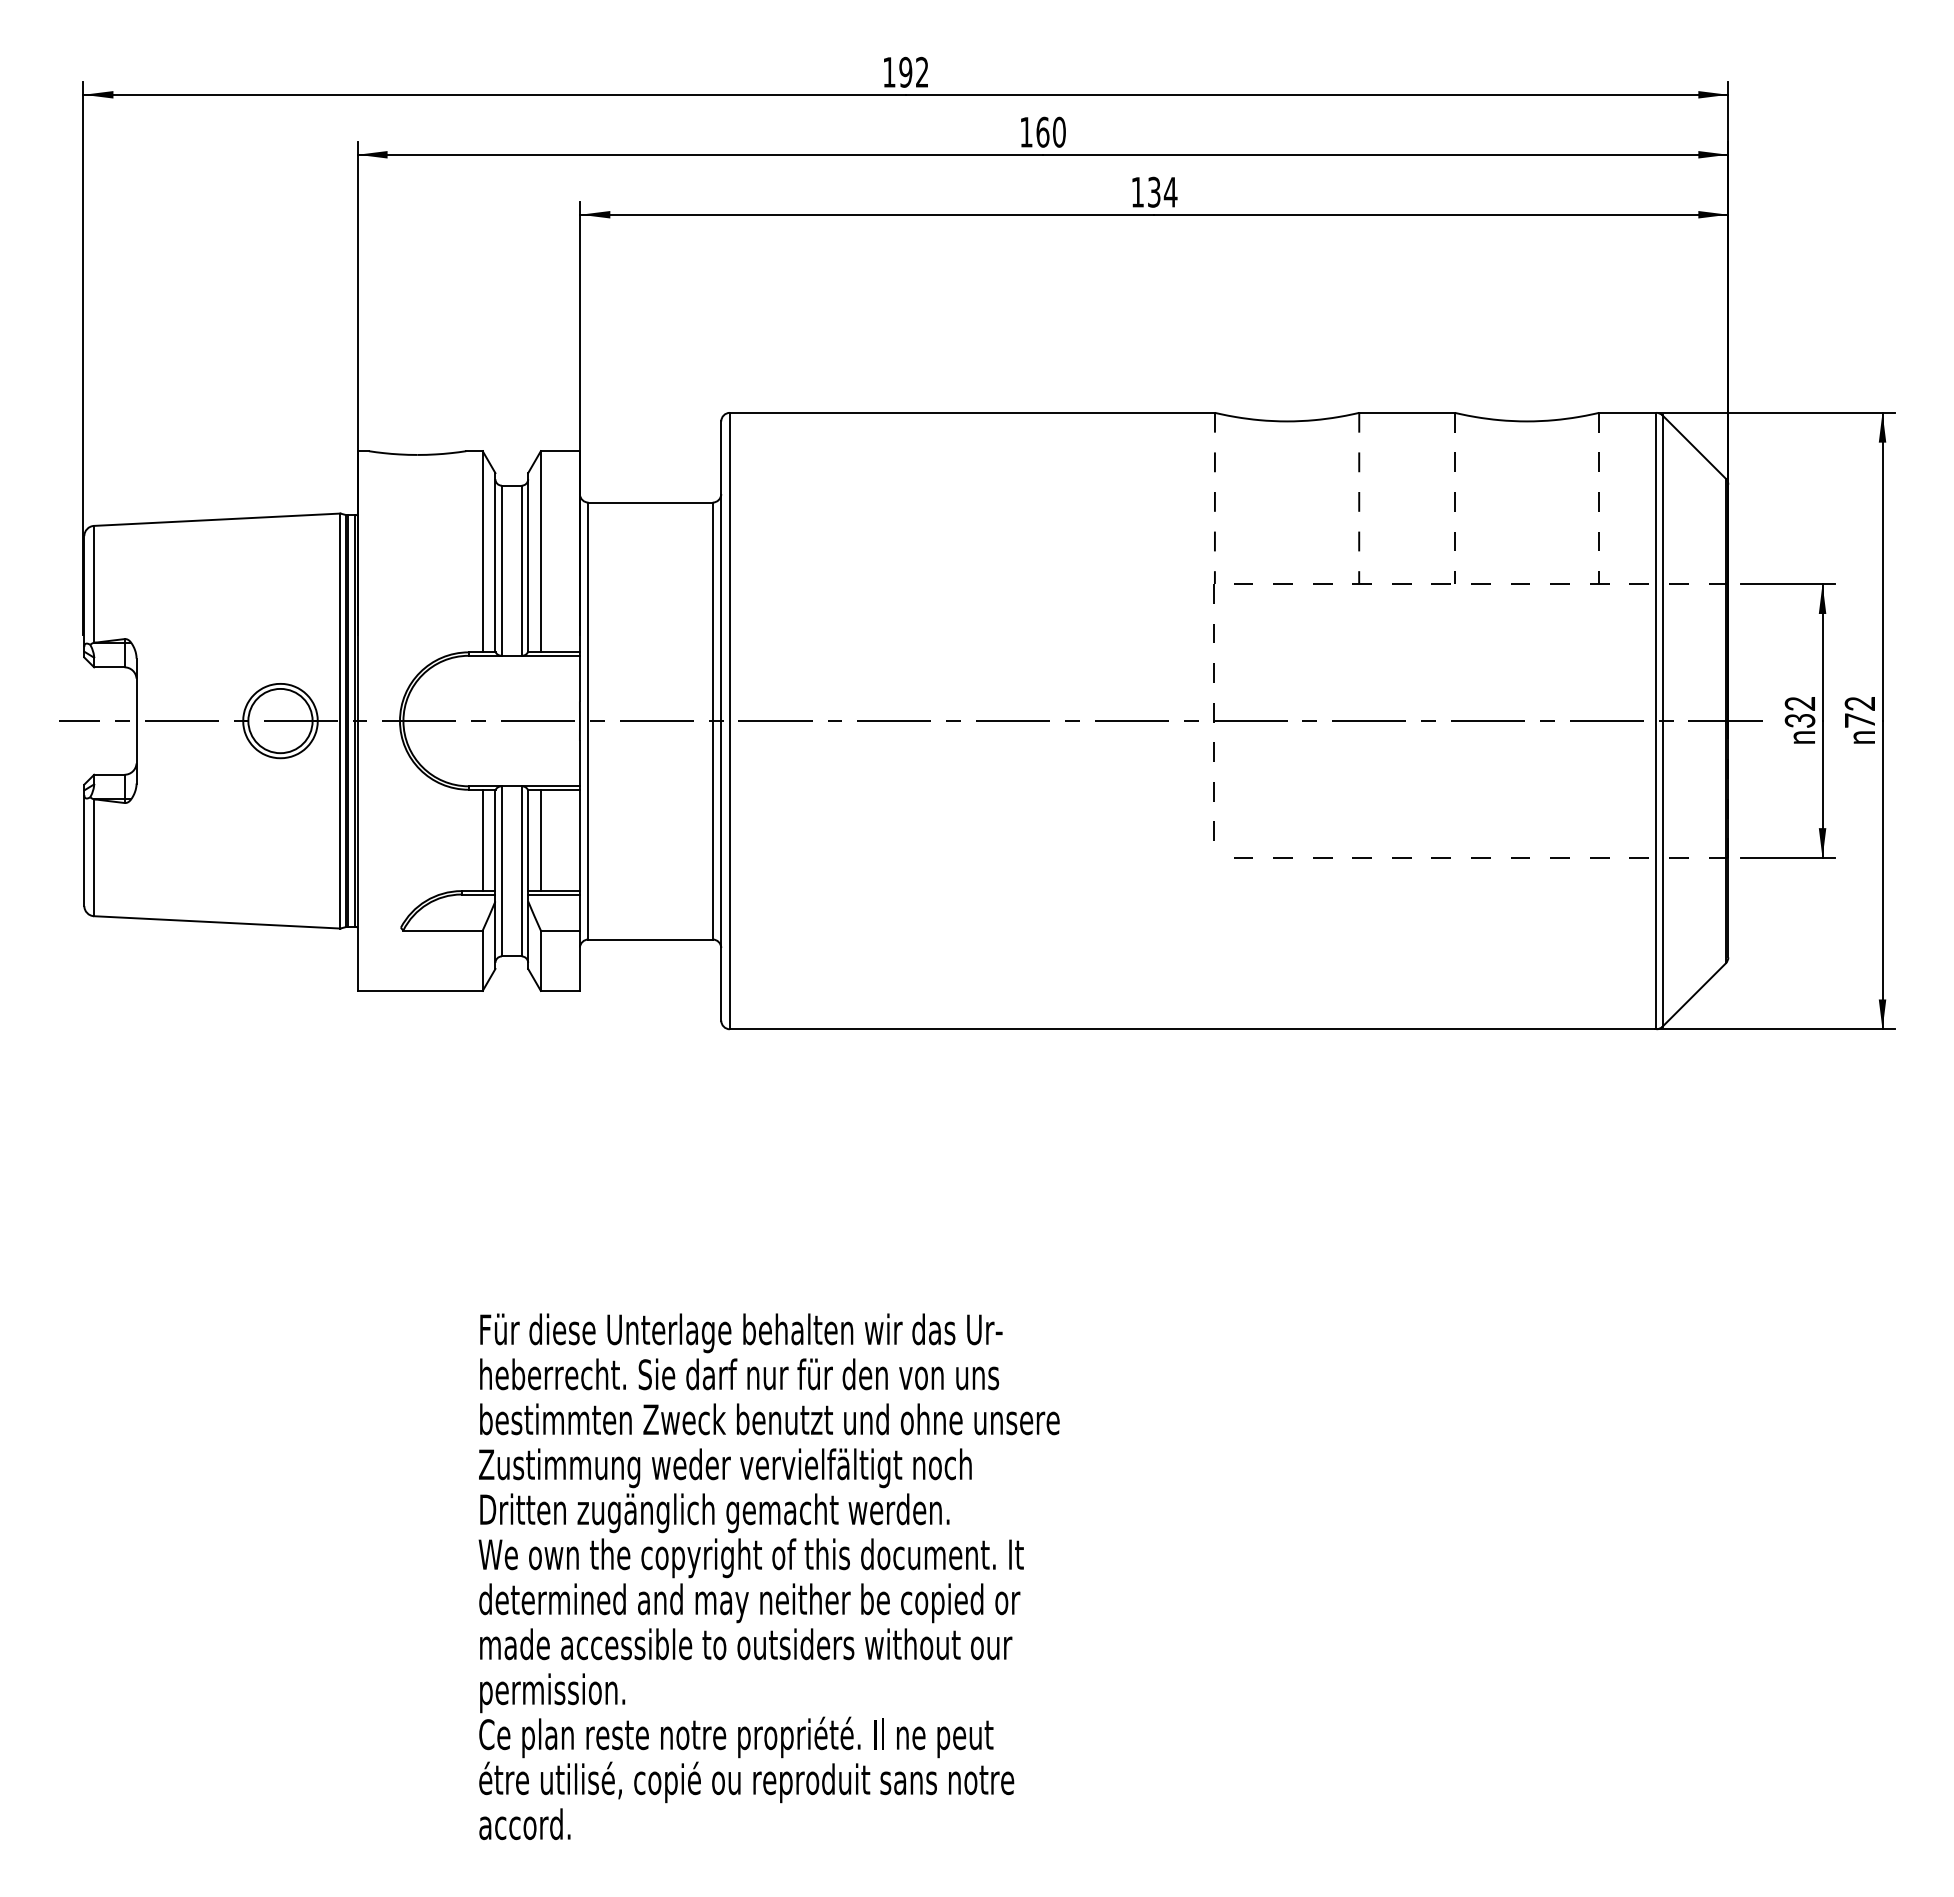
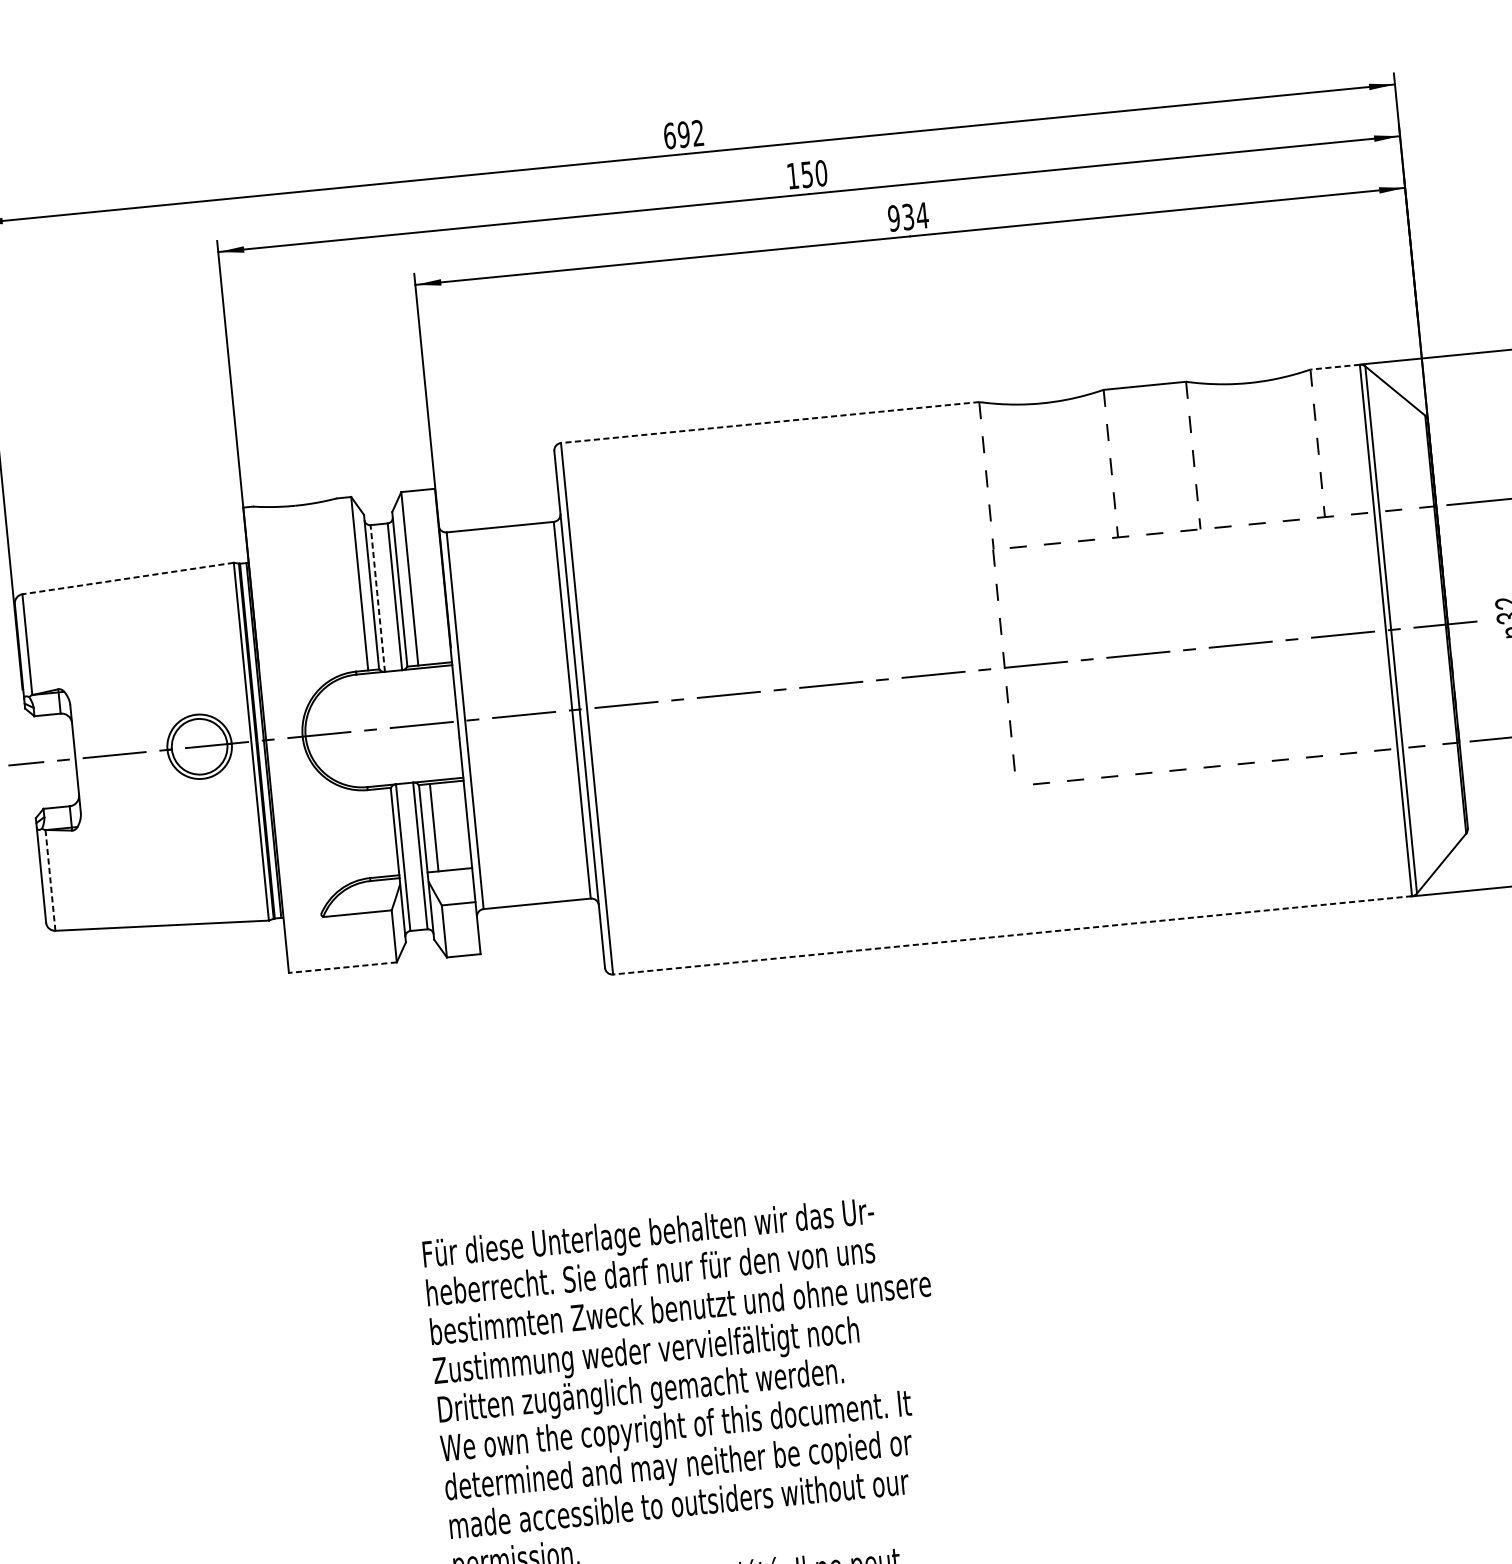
text: (889, 71) -> (669, 135), 192 -> 692
text: (1042, 131) -> (806, 174), 160 -> 150
text: (1137, 191) -> (893, 217), 134 -> 934
line: (972, 412) -> (770, 422), solid -> dashed
line: (1627, 412) -> (1334, 366), solid -> dashed
line: (216, 519) -> (127, 578), solid -> dashed
line: (501, 570) -> (377, 598), solid -> dashed
line: (482, 840) -> (383, 832), removed
line: (94, 858) -> (50, 881), solid -> dashed
line: (553, 894) -> (449, 873), removed
line: (420, 990) -> (343, 967), solid -> dashed
line: (1192, 1029) -> (1012, 935), solid -> dashed

